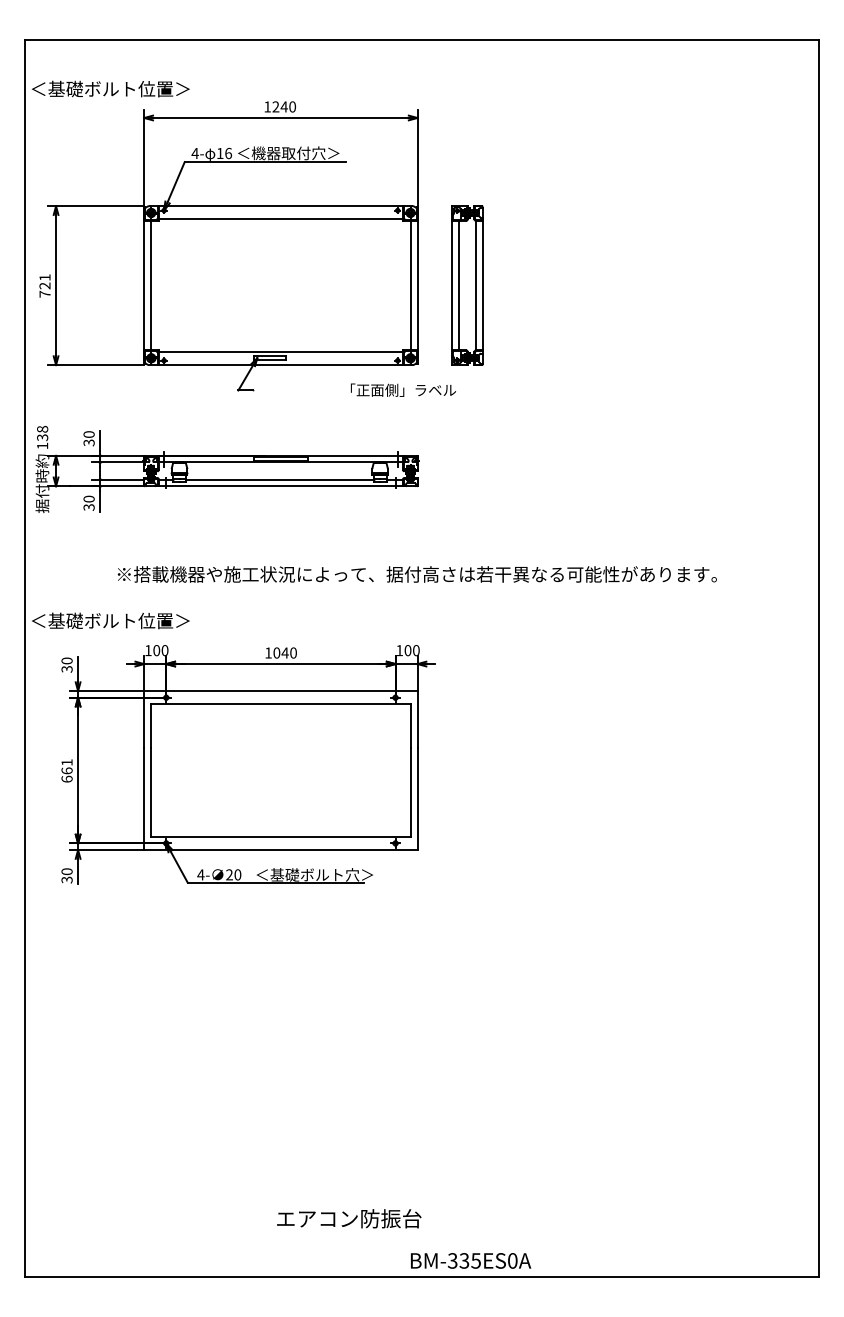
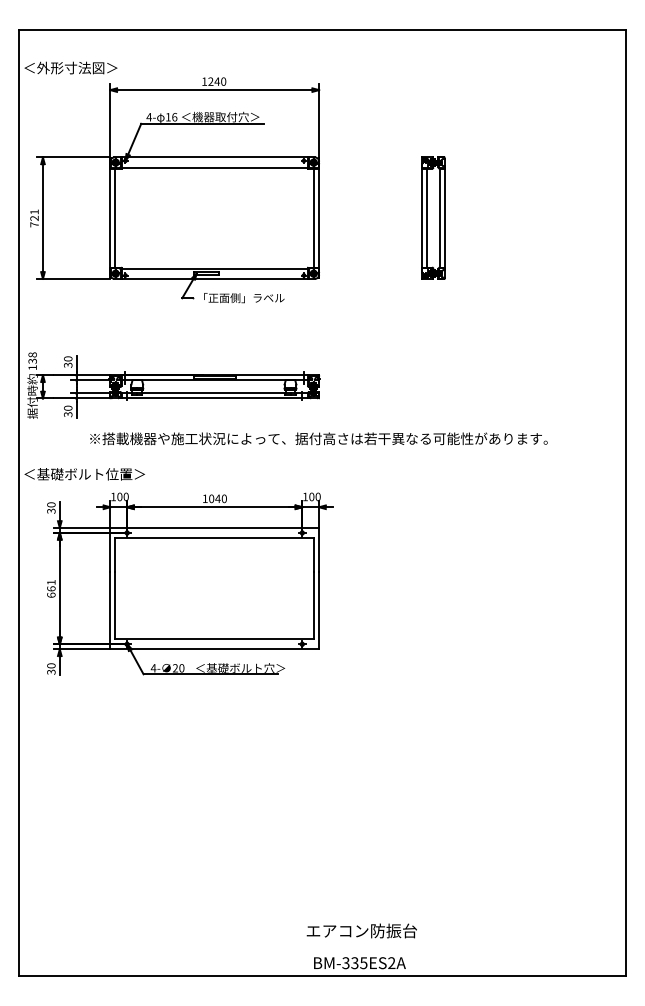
text: (118, 88) -> (90, 67), ＜基礎ボルト位置＞ -> ＜外形寸法図＞
part: (467, 284) -> (433, 217), moved
text: (403, 390) -> (244, 298), moved
part: (226, 469) -> (173, 385), moved
text: (348, 1218) -> (361, 930), moved
text: (512, 1261) -> (391, 963), BM-335ES0A -> BM-335ES2A

